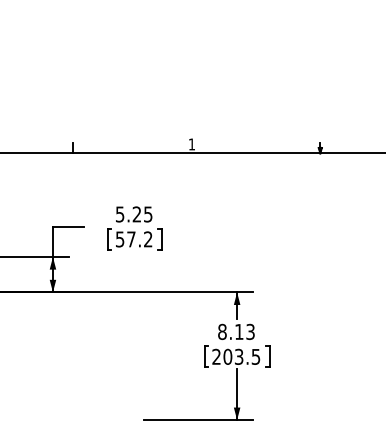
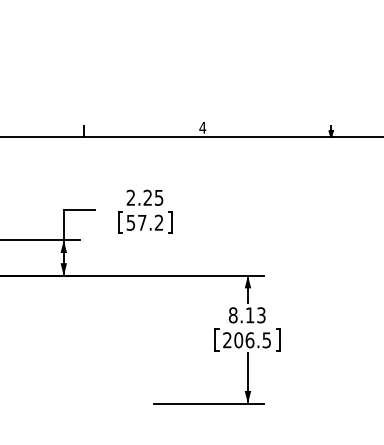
text: (191, 144) -> (202, 127), 1 -> 4
text: (120, 214) -> (131, 197), 5.25 -> 2.25
text: (238, 356) -> (249, 339), 203.5 -> 206.5

